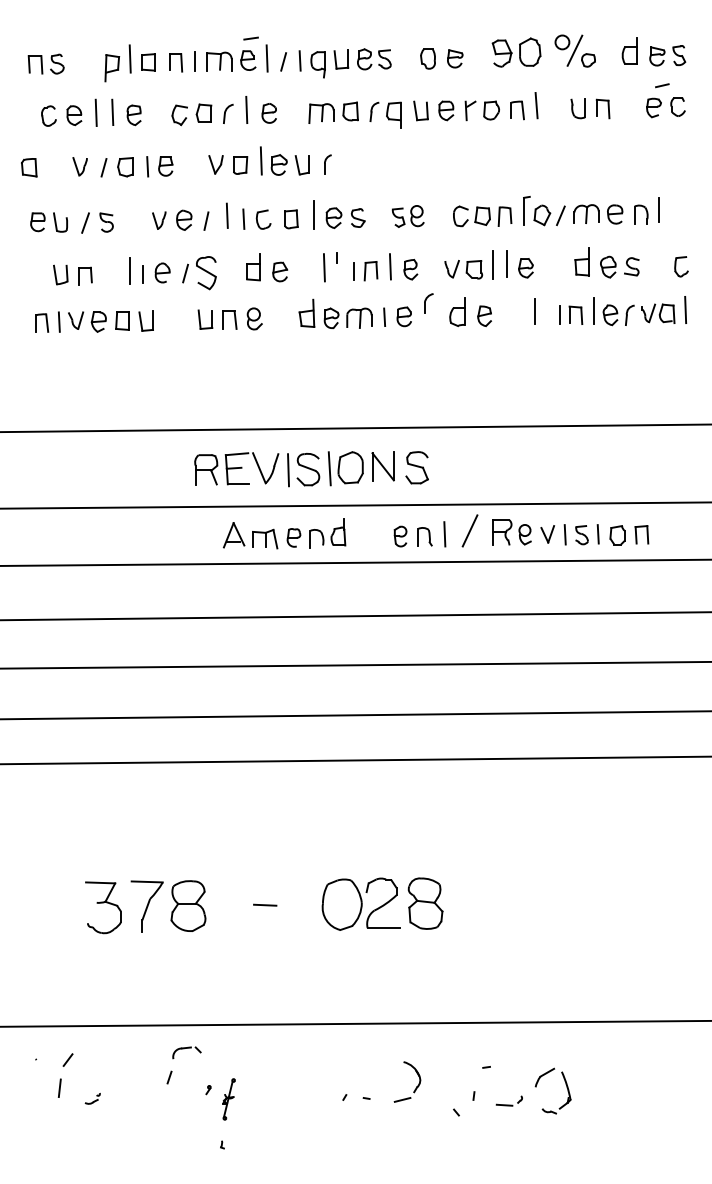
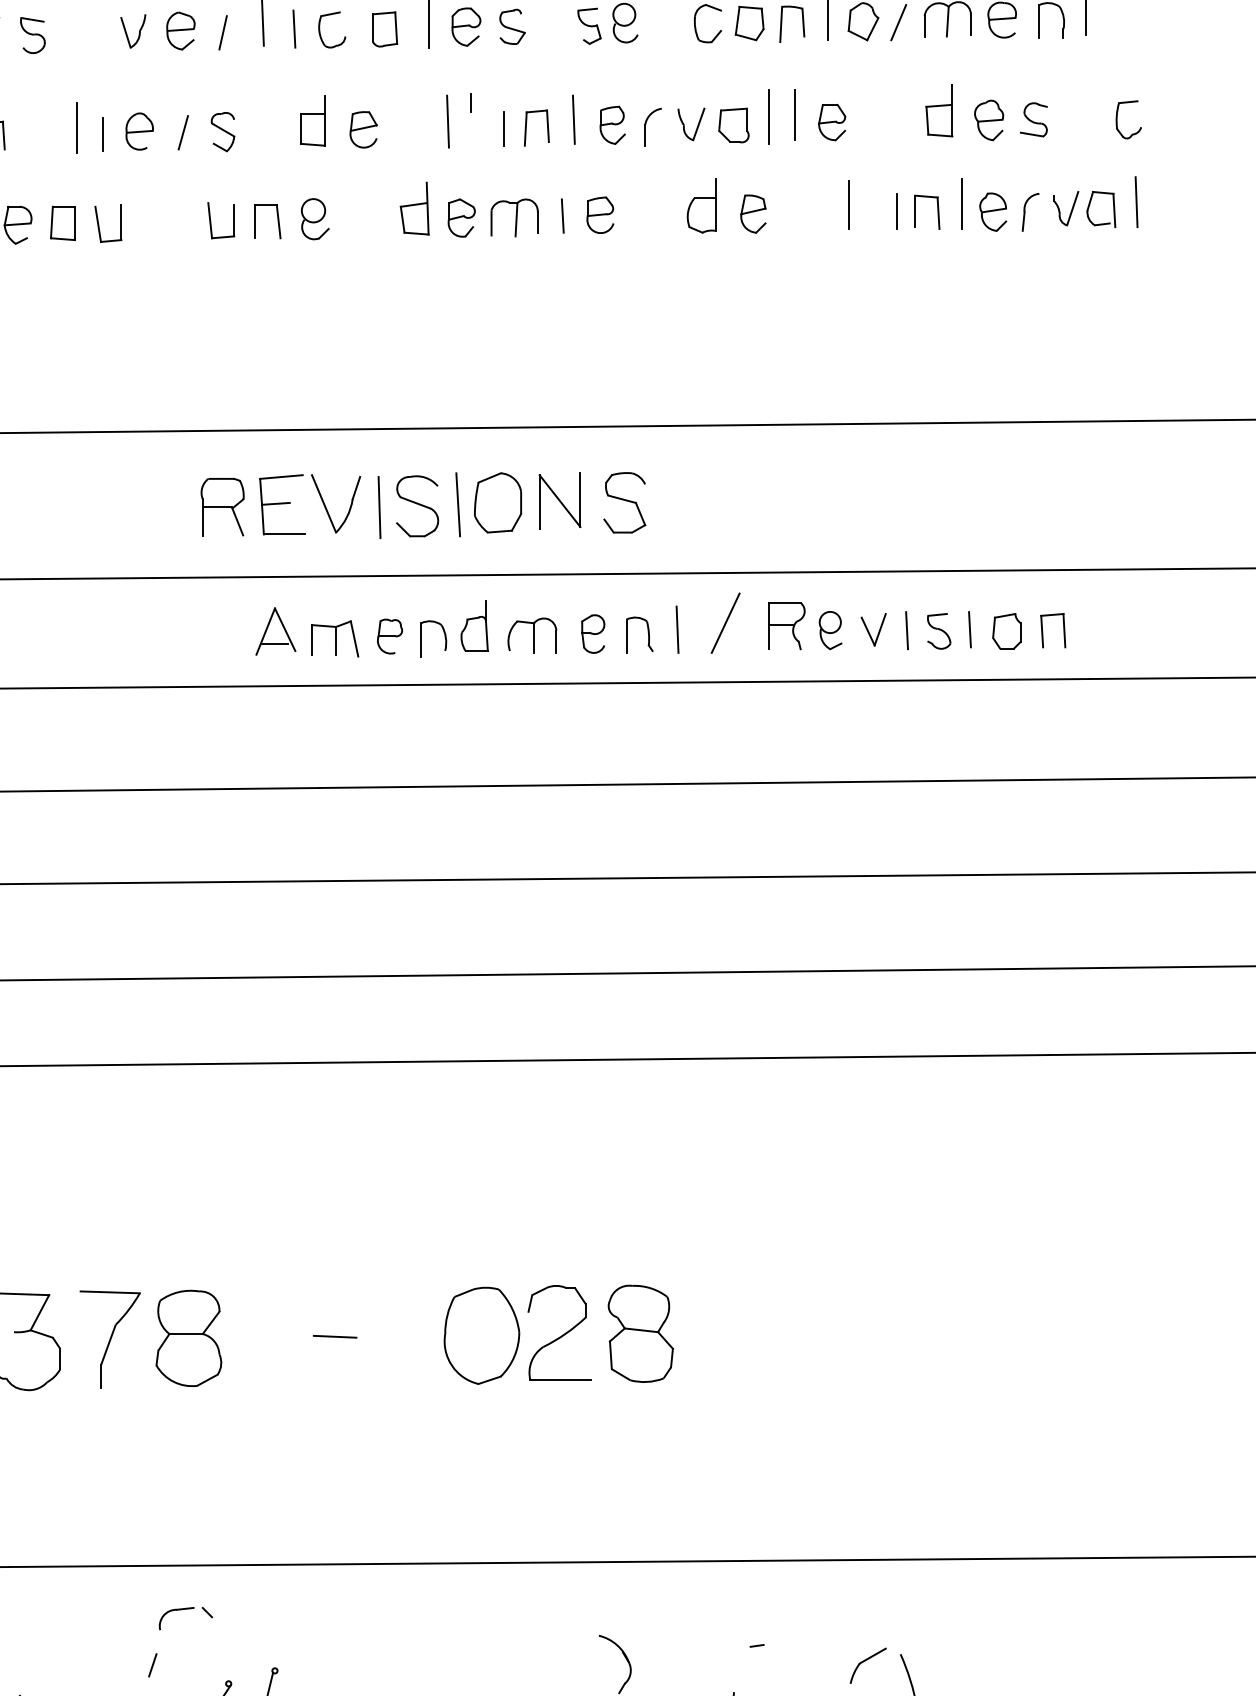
part: (206, 273) -> (223, 132), size x0.62
part: (428, 303) -> (652, 126), moved
part: (368, 536) -> (532, 633), added

